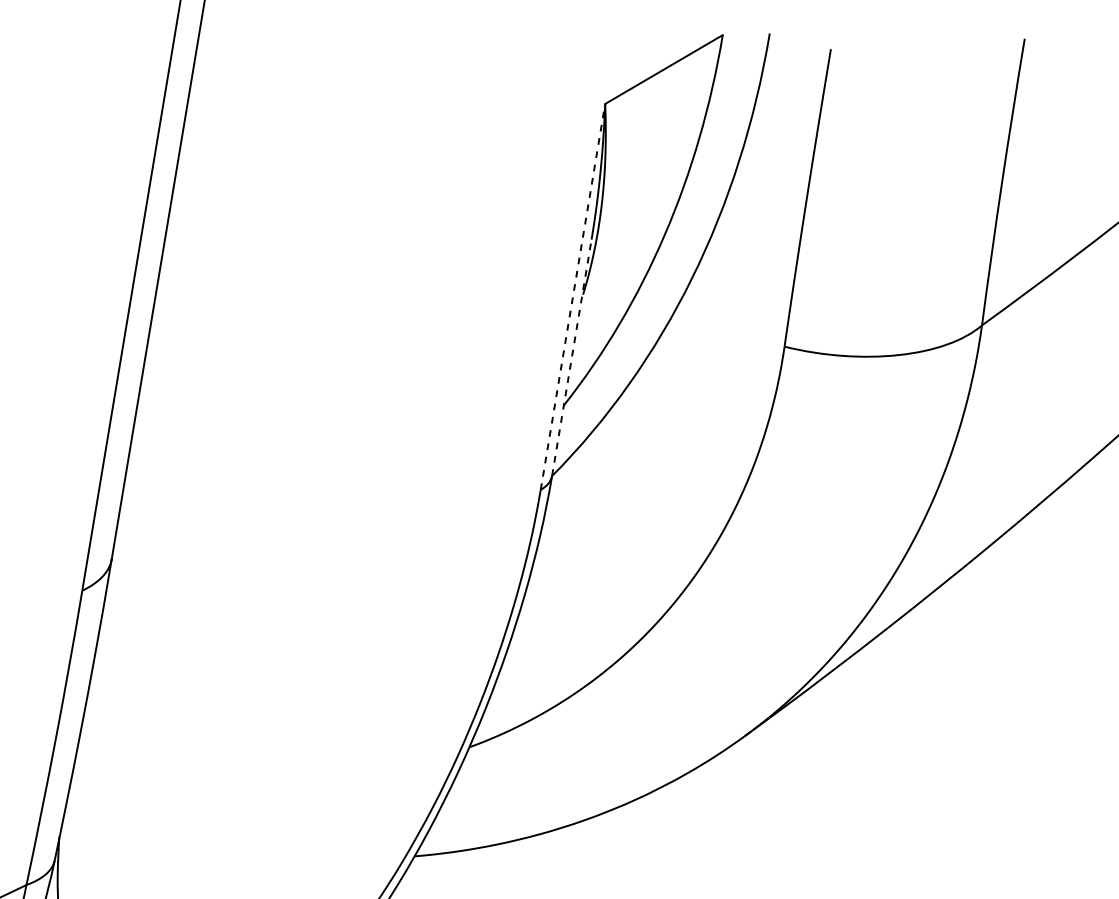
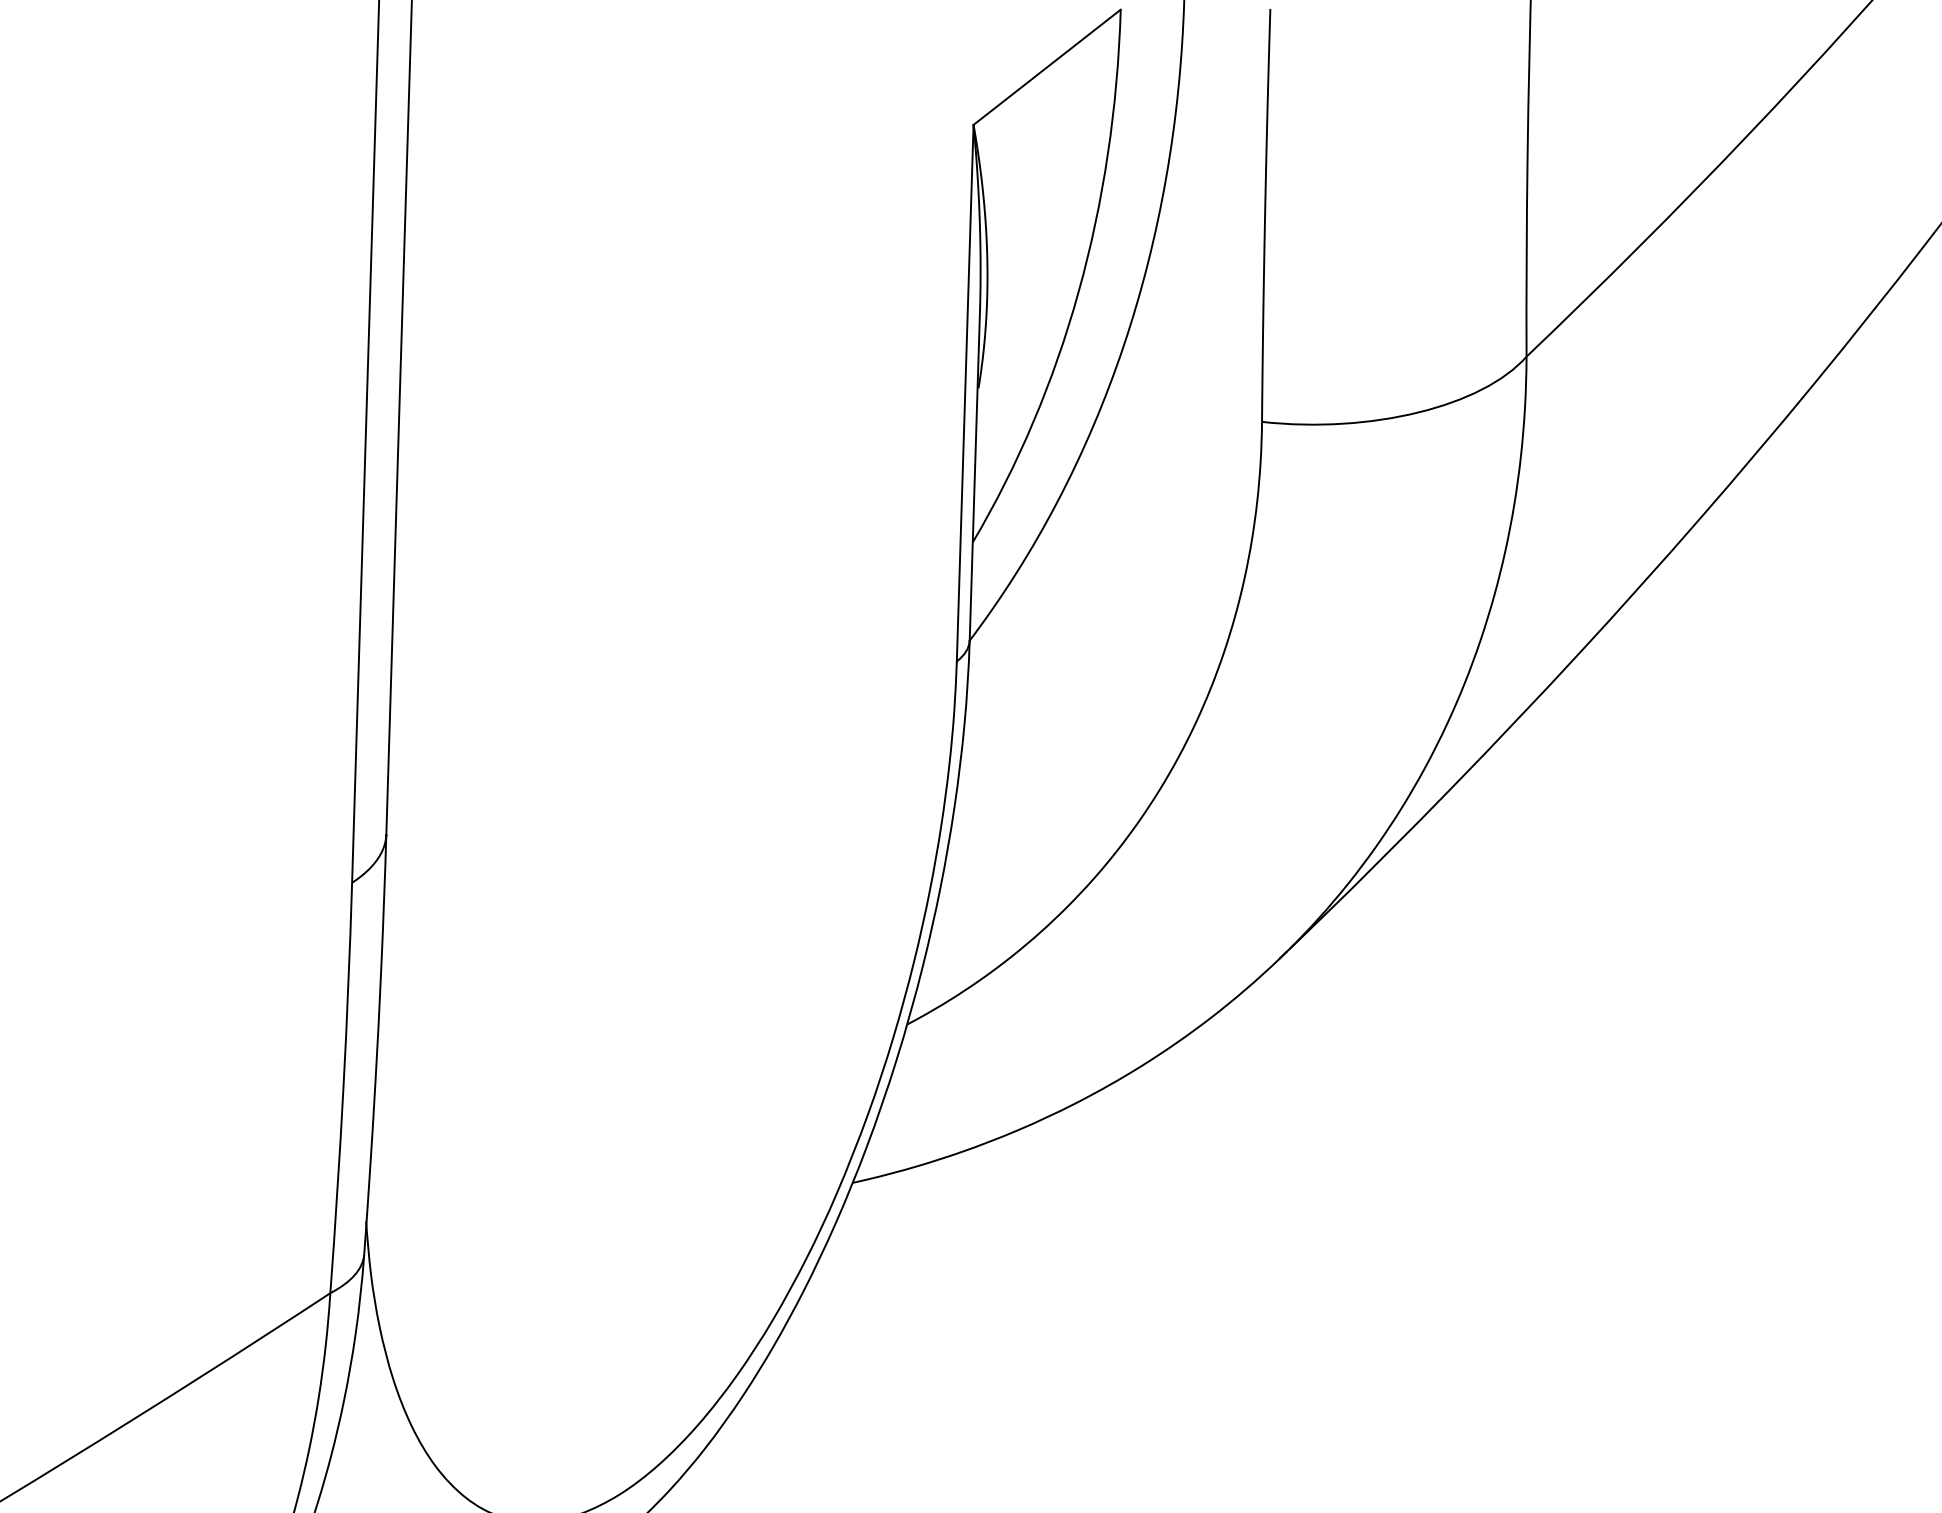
line: (573, 296) -> (965, 392), dashed -> solid
line: (571, 357) -> (974, 475), dashed -> solid

